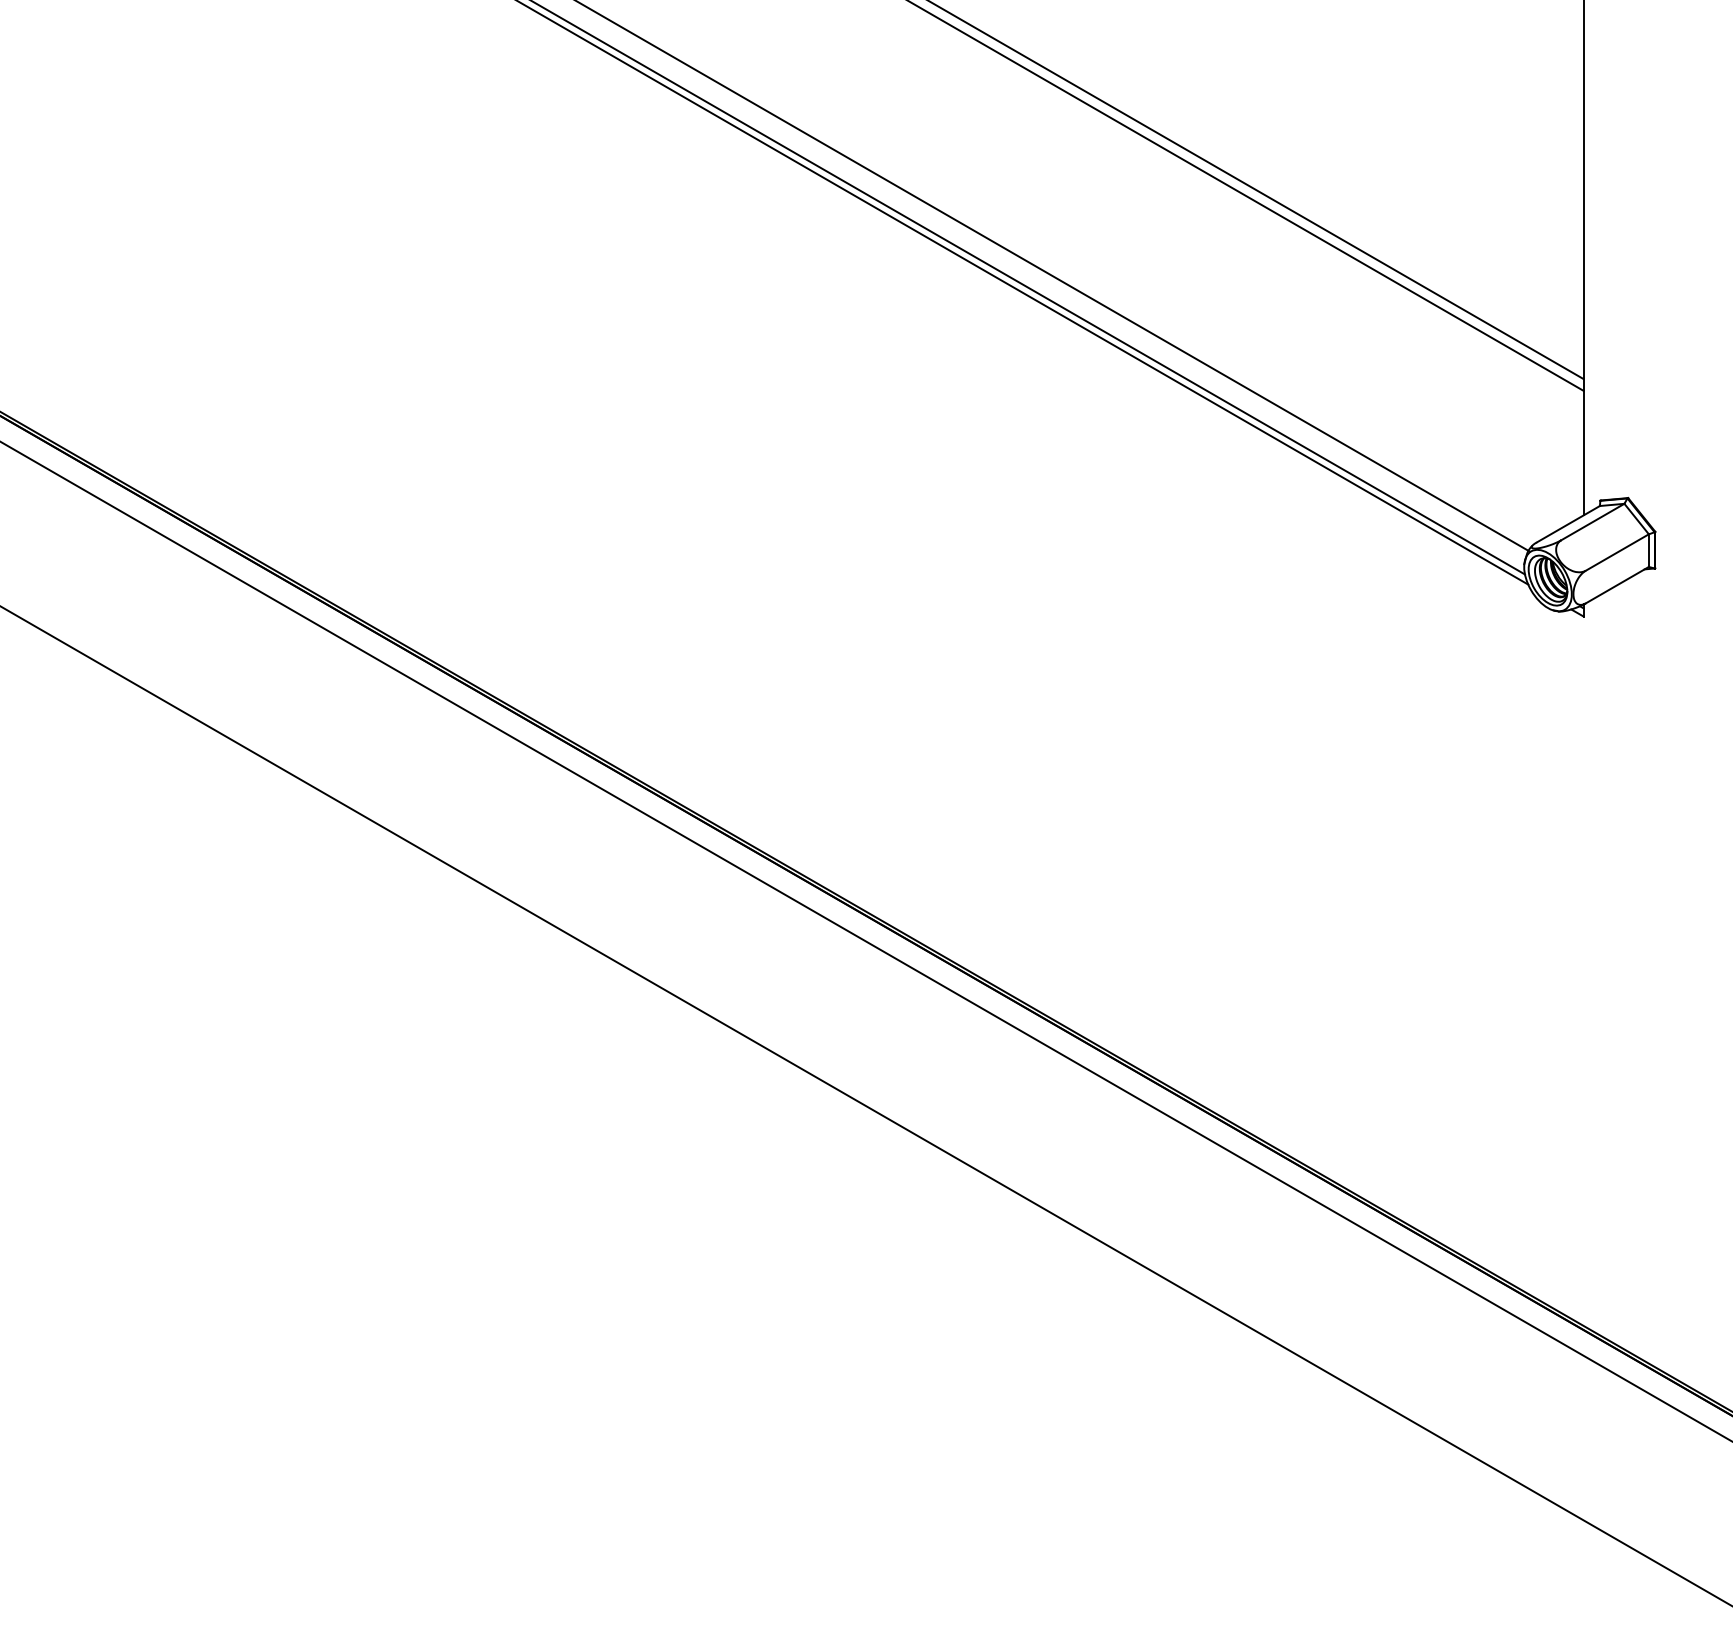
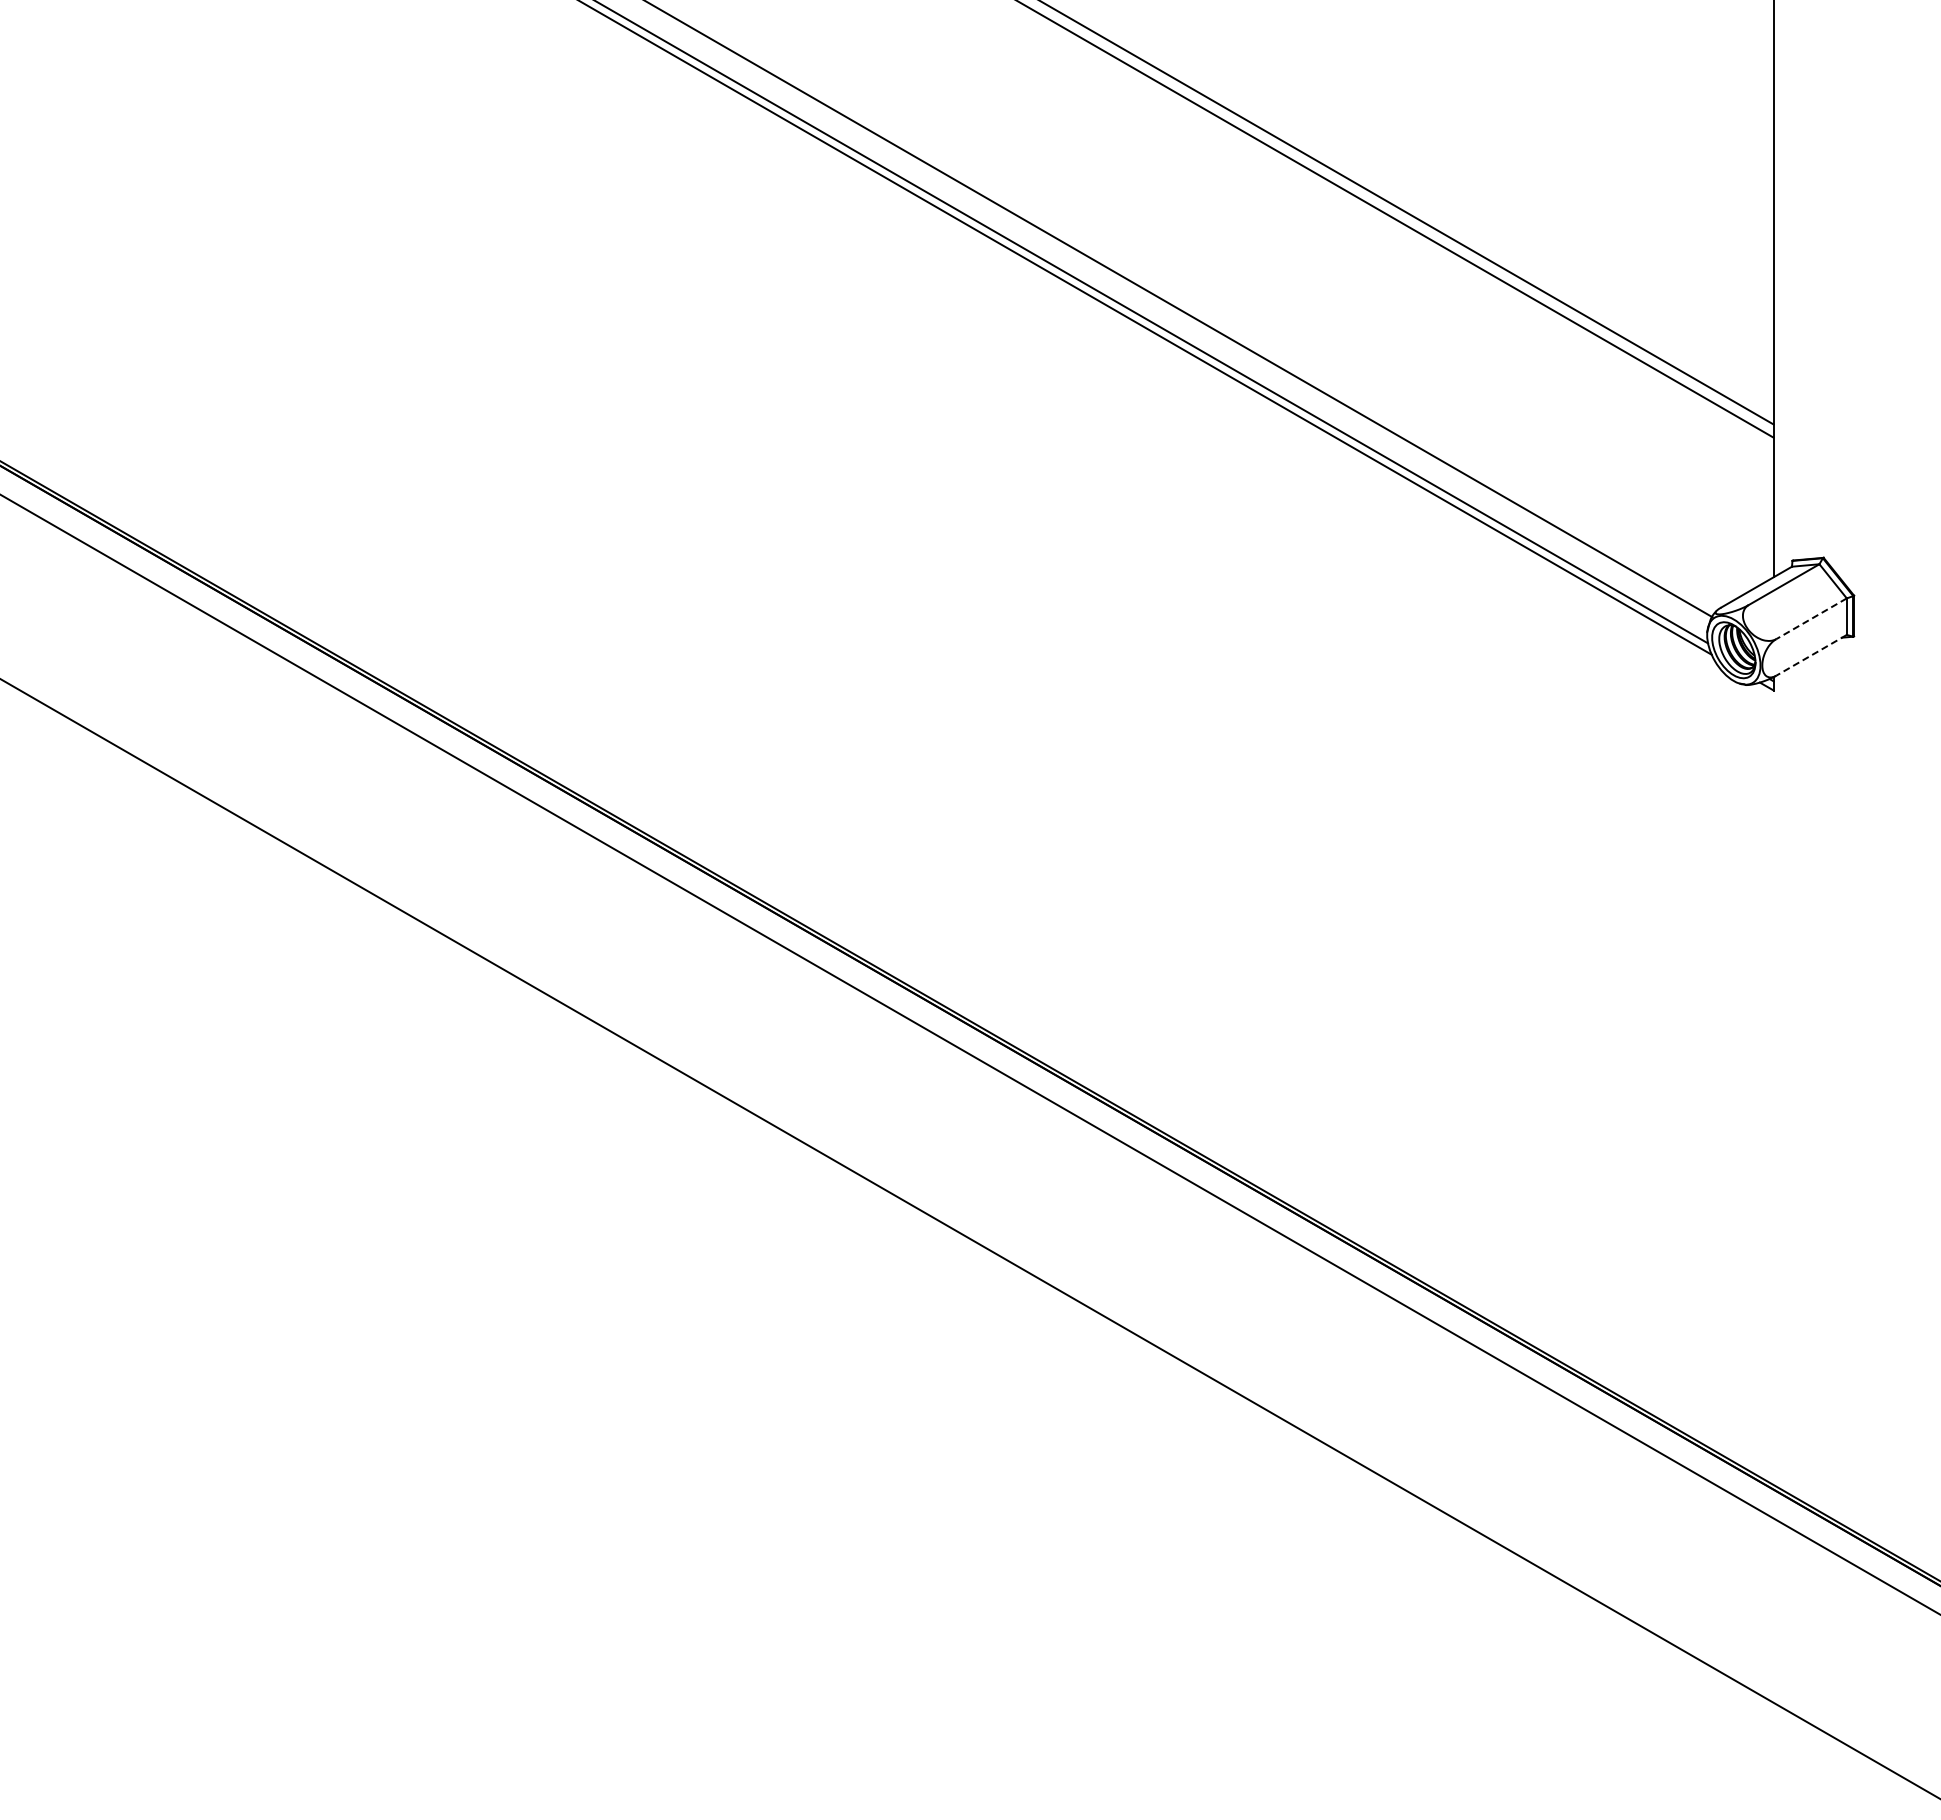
line: (1617, 552) -> (1811, 618), solid -> dashed
line: (1617, 585) -> (1811, 655), solid -> dashed

